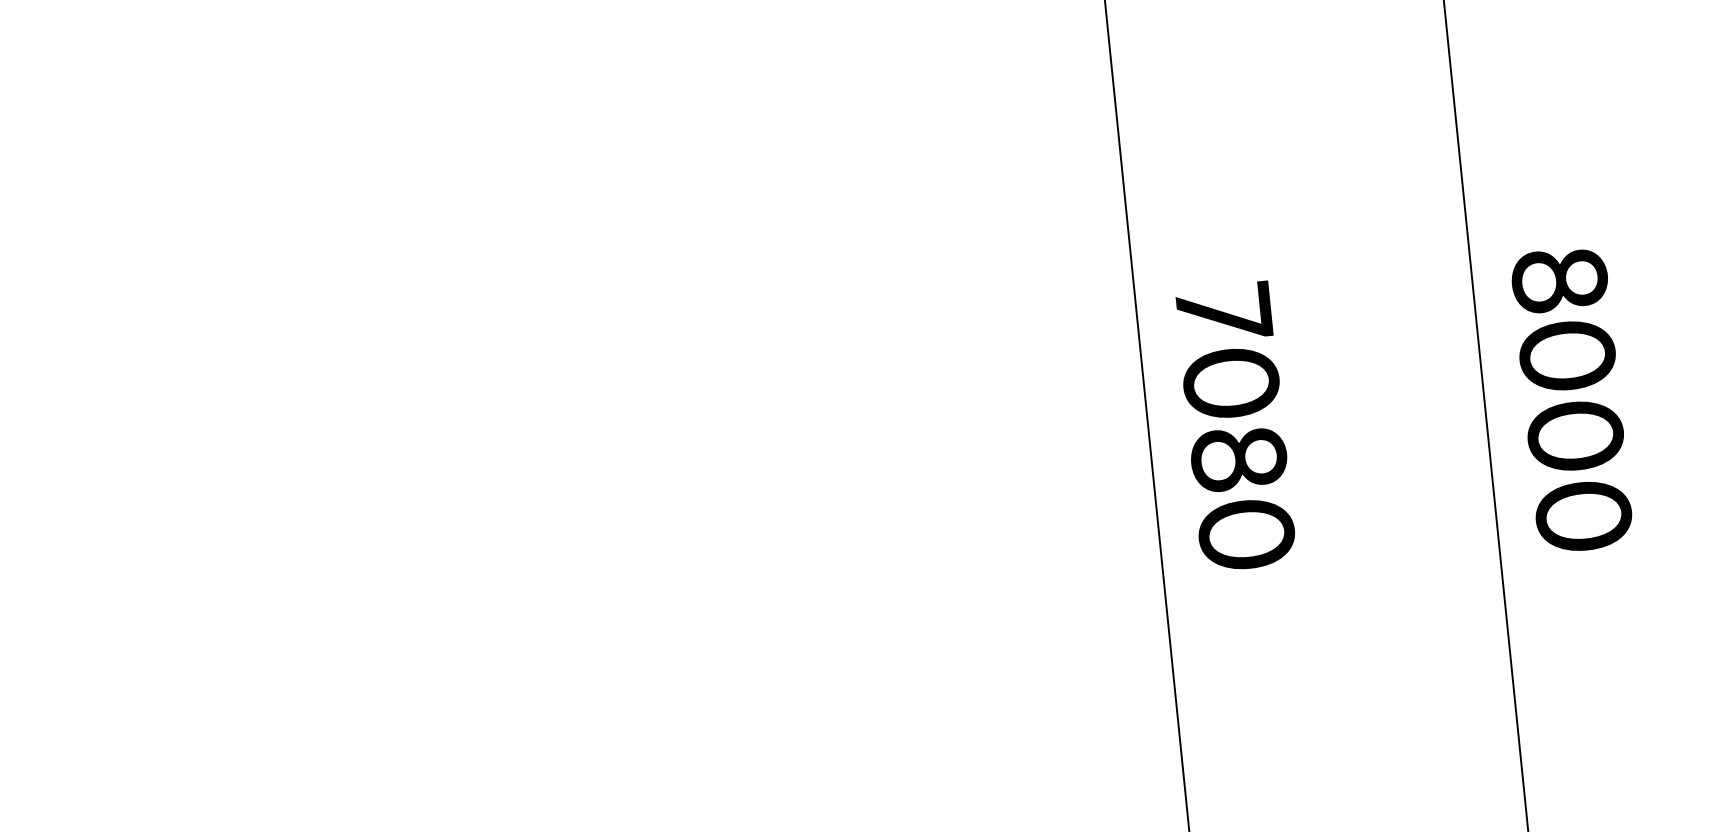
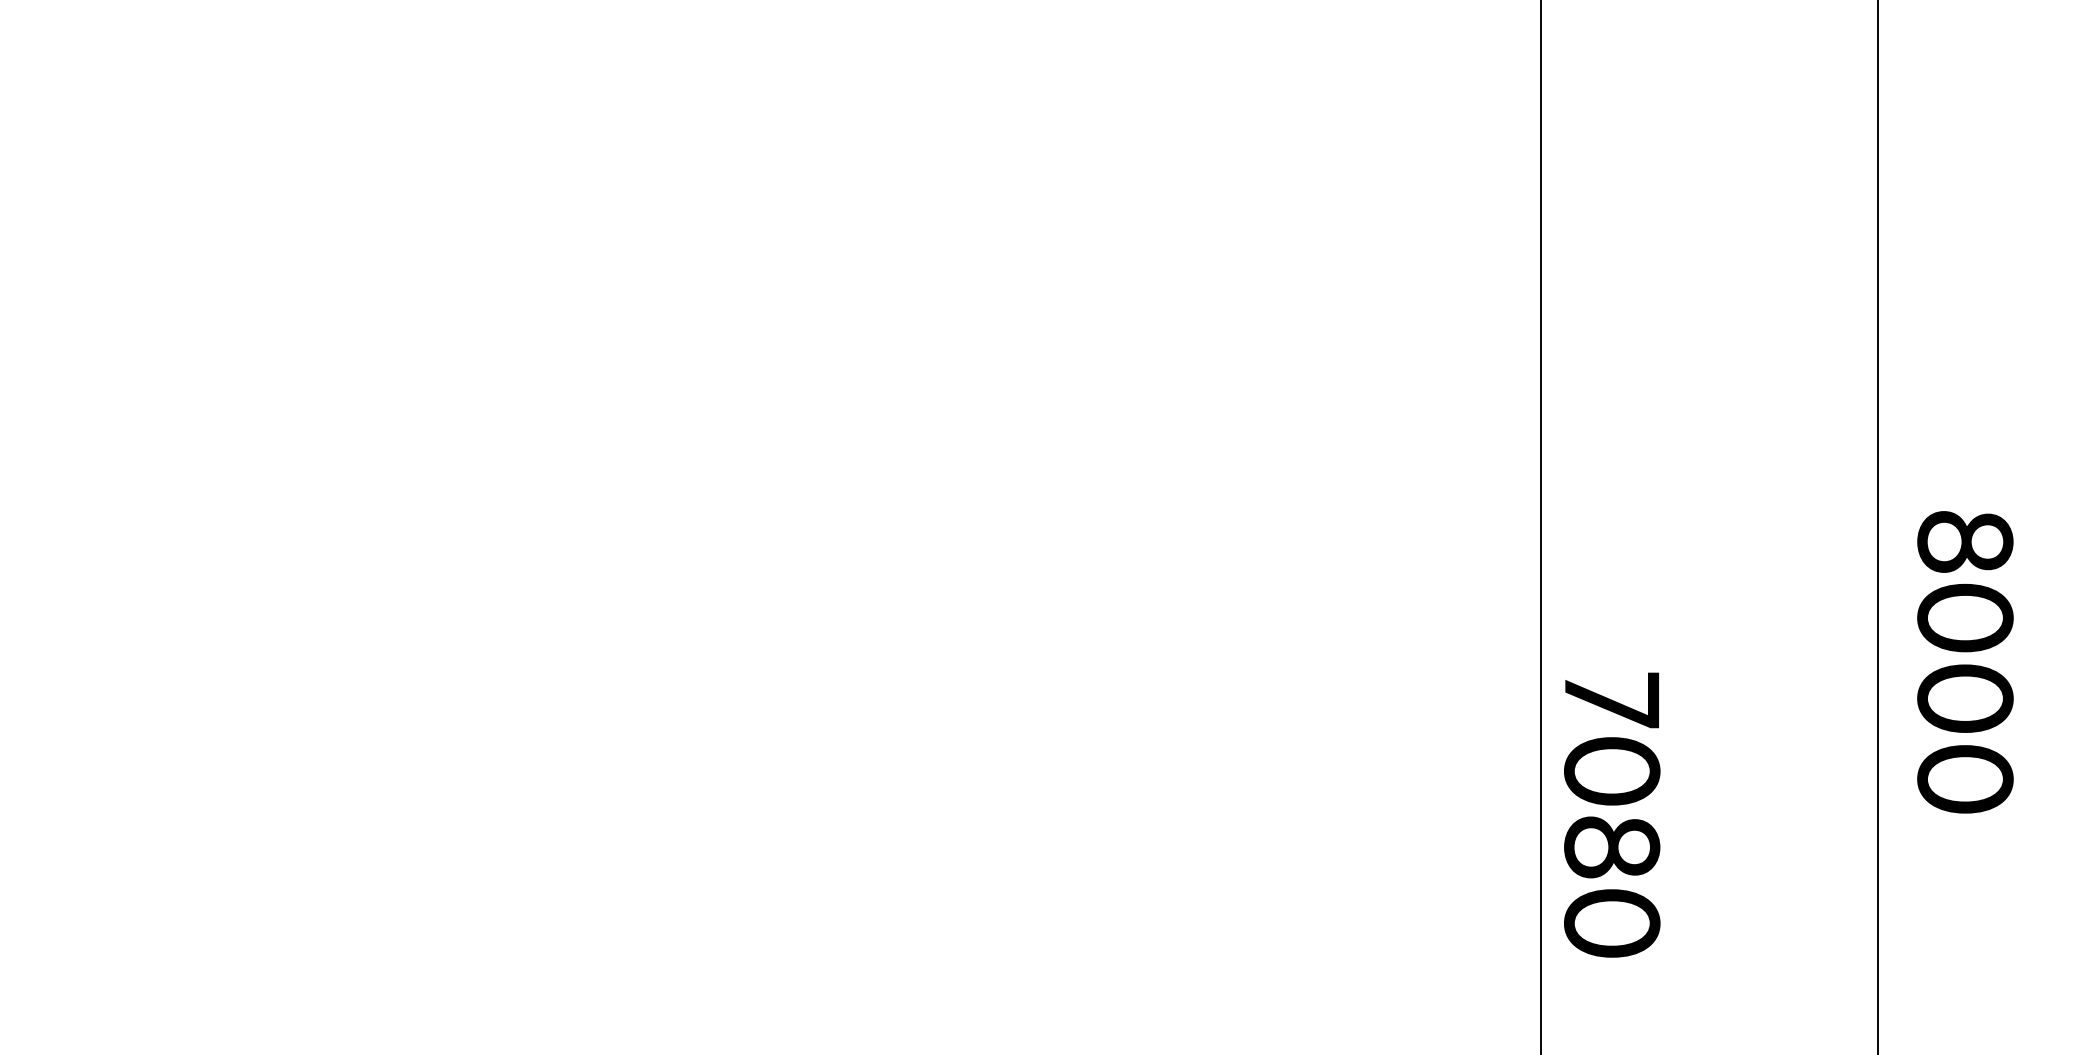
part: (1572, 400) -> (1965, 662), moved
part: (1235, 417) -> (1612, 805), moved

